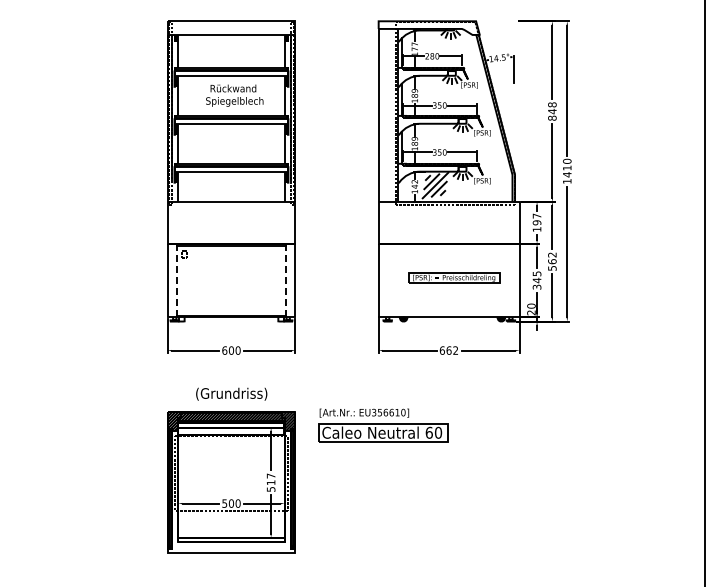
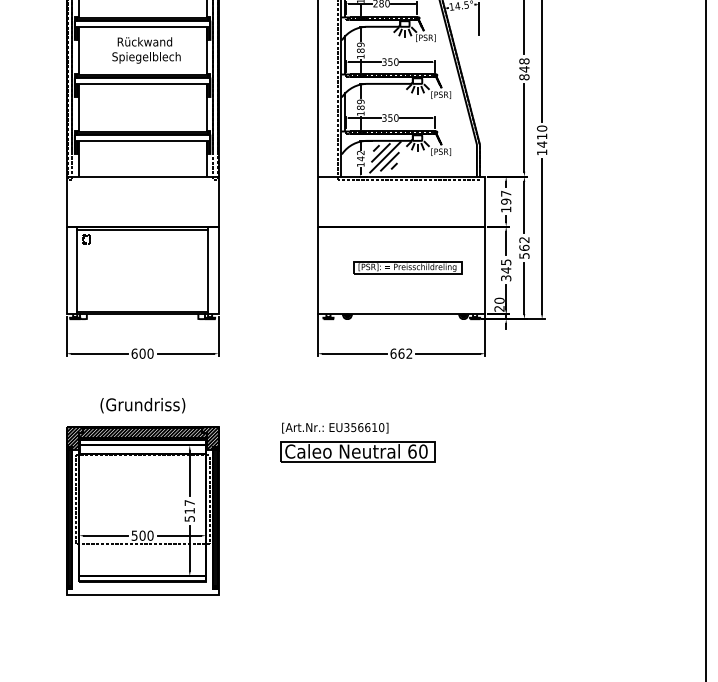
line: (176, 280) -> (77, 270), dashed -> solid
line: (286, 280) -> (208, 270), dashed -> solid
part: (383, 425) -> (357, 442), moved

